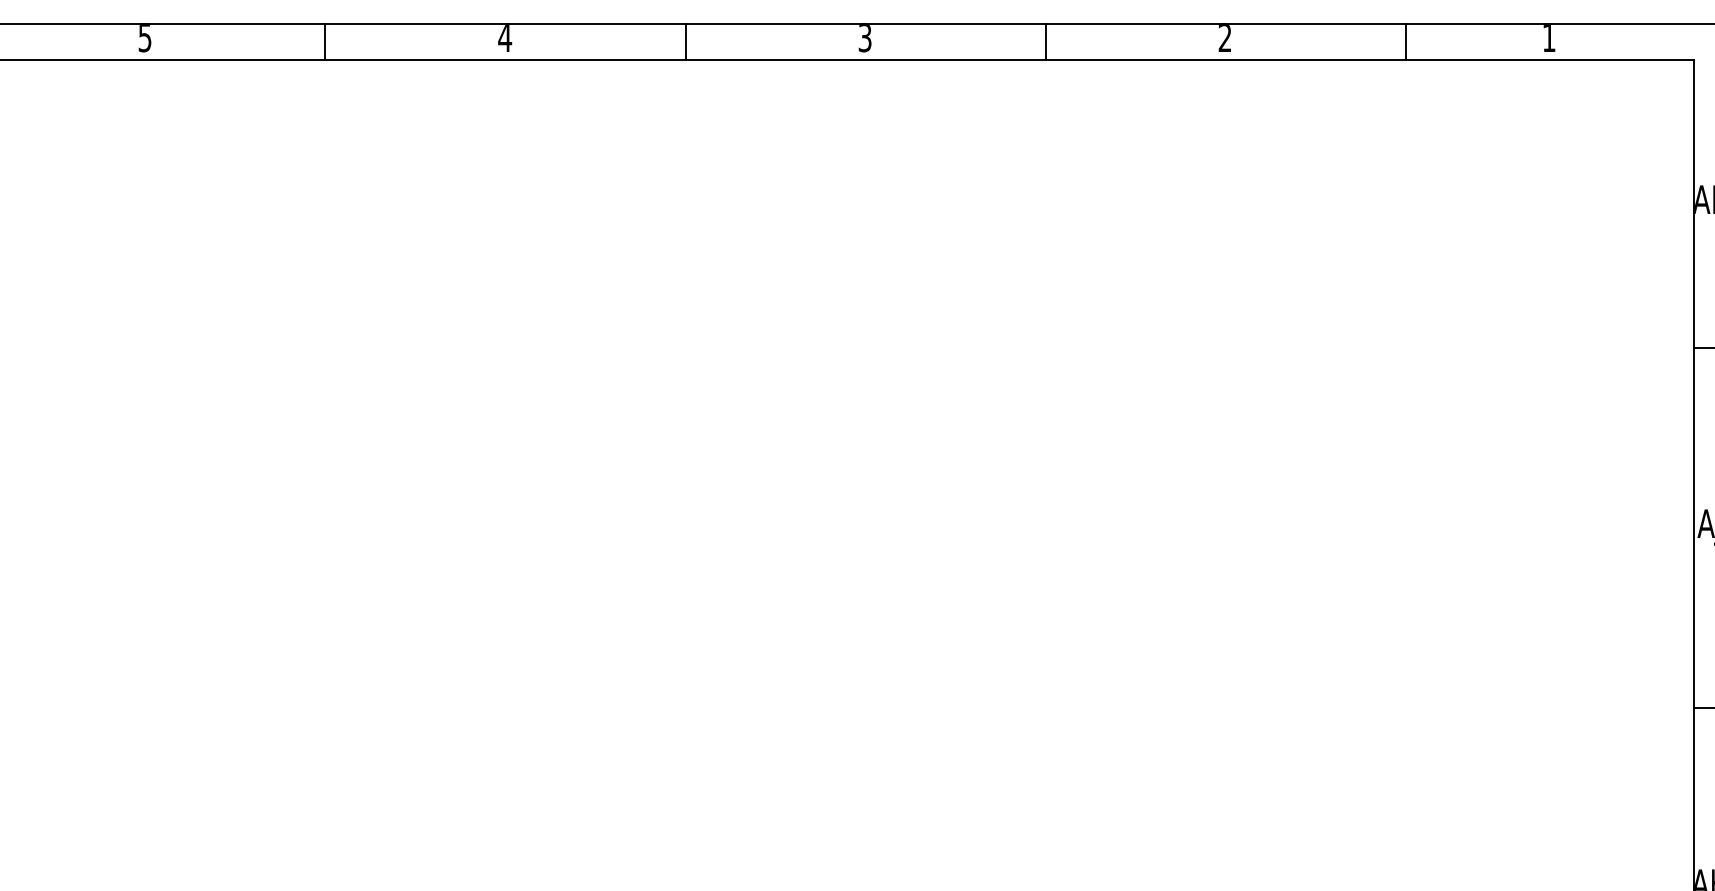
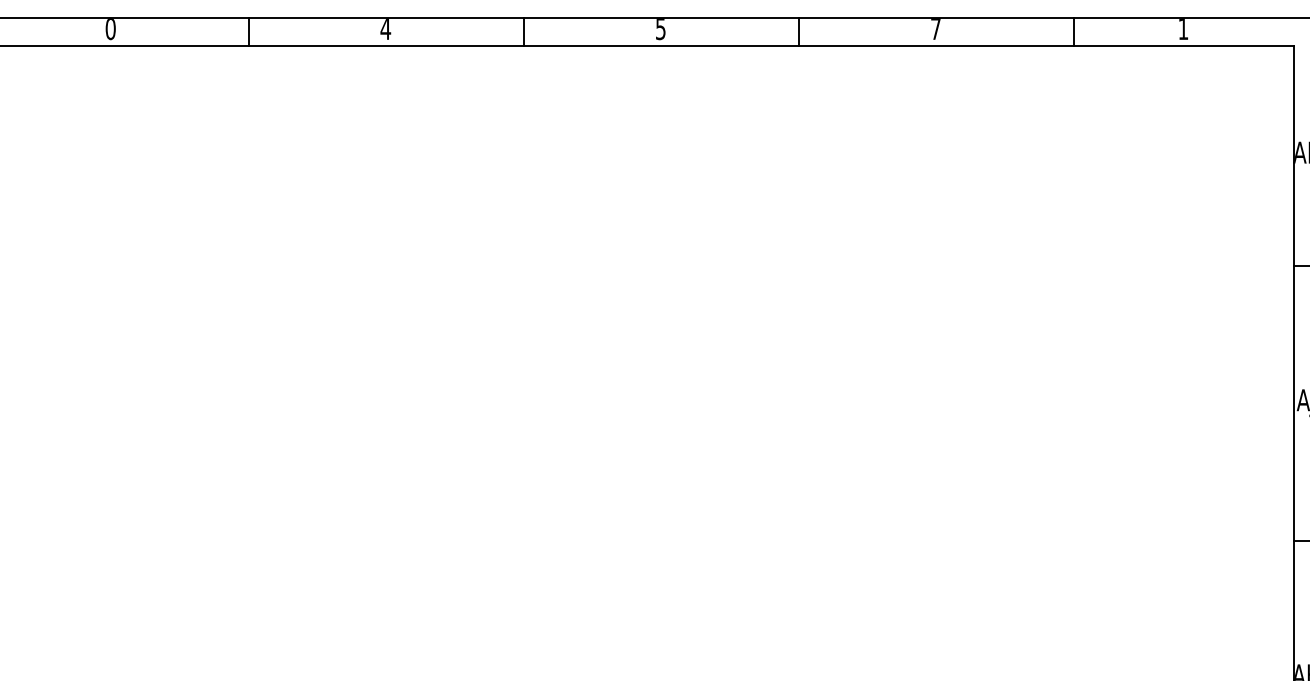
text: (144, 38) -> (110, 29), 5 -> 0
text: (864, 38) -> (660, 29), 3 -> 5
text: (1224, 38) -> (935, 29), 2 -> 7

